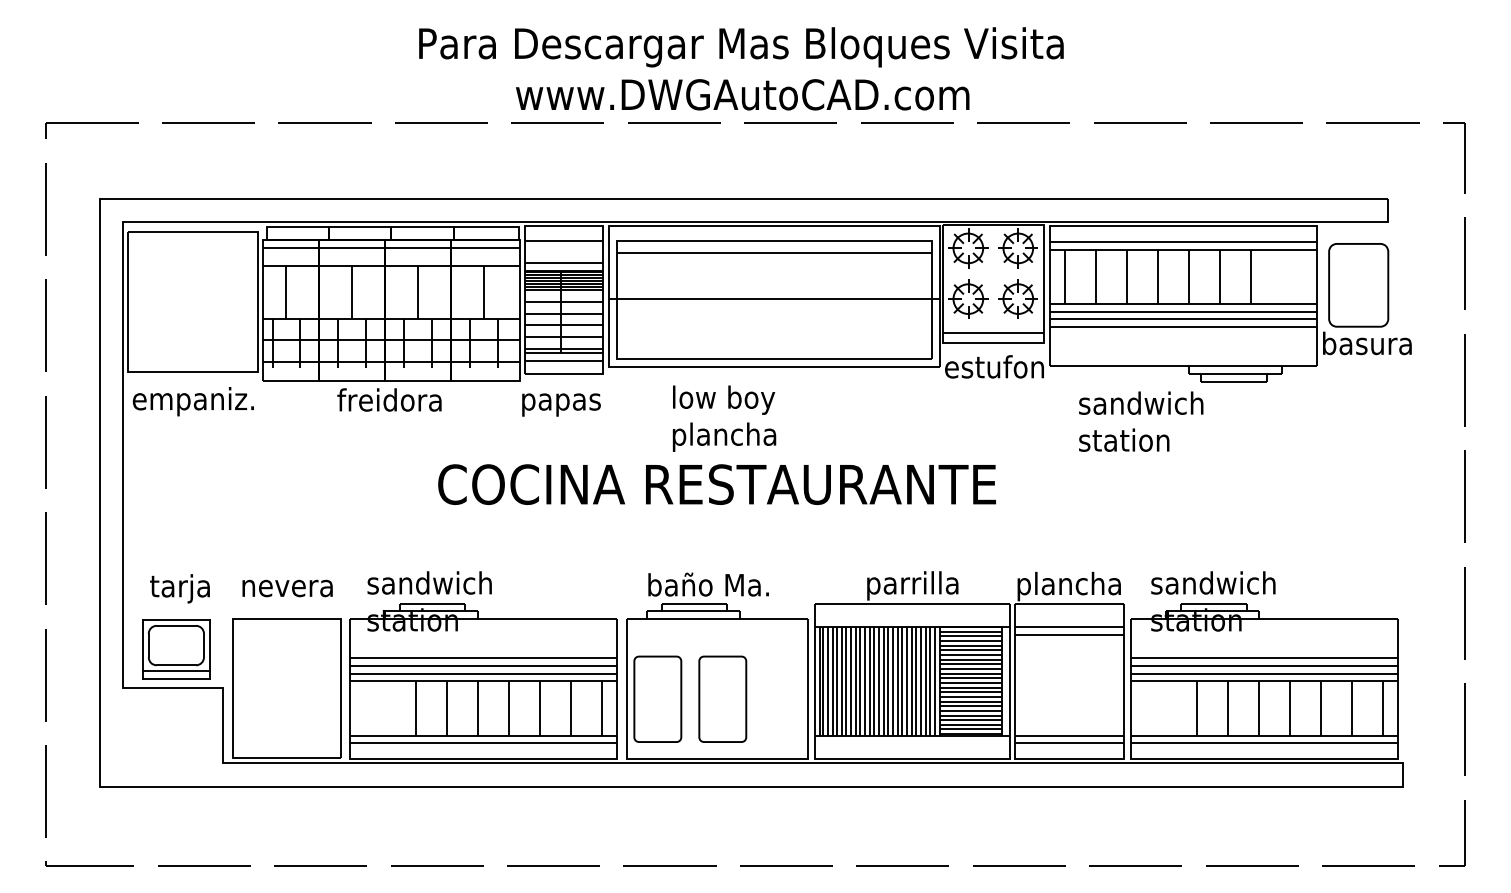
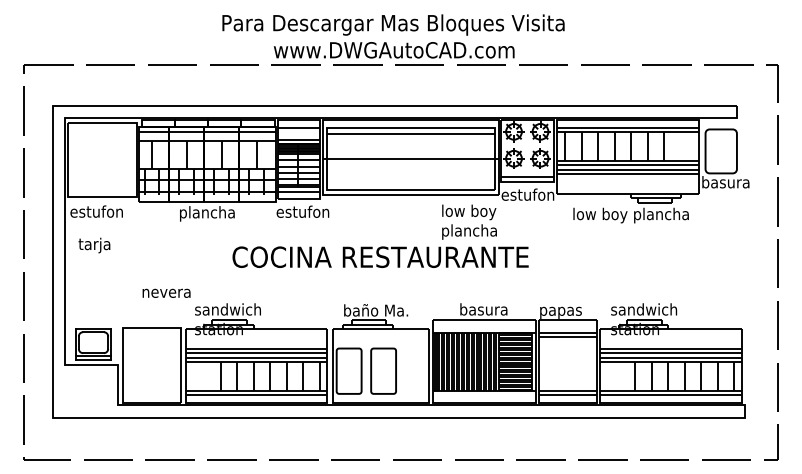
text: (200, 400) -> (106, 212), empaniz. -> estufon
text: (389, 402) -> (206, 213), freidora -> plancha
text: (569, 402) -> (302, 213), papas -> estufon
text: (724, 417) -> (469, 221), moved
text: (1187, 421) -> (630, 223), sandwich station -> low boy plancha
text: (912, 584) -> (484, 310), parrilla -> basura
text: (1076, 584) -> (571, 310), plancha -> papas
text: (287, 586) -> (166, 292), moved
text: (180, 588) -> (94, 245), moved

